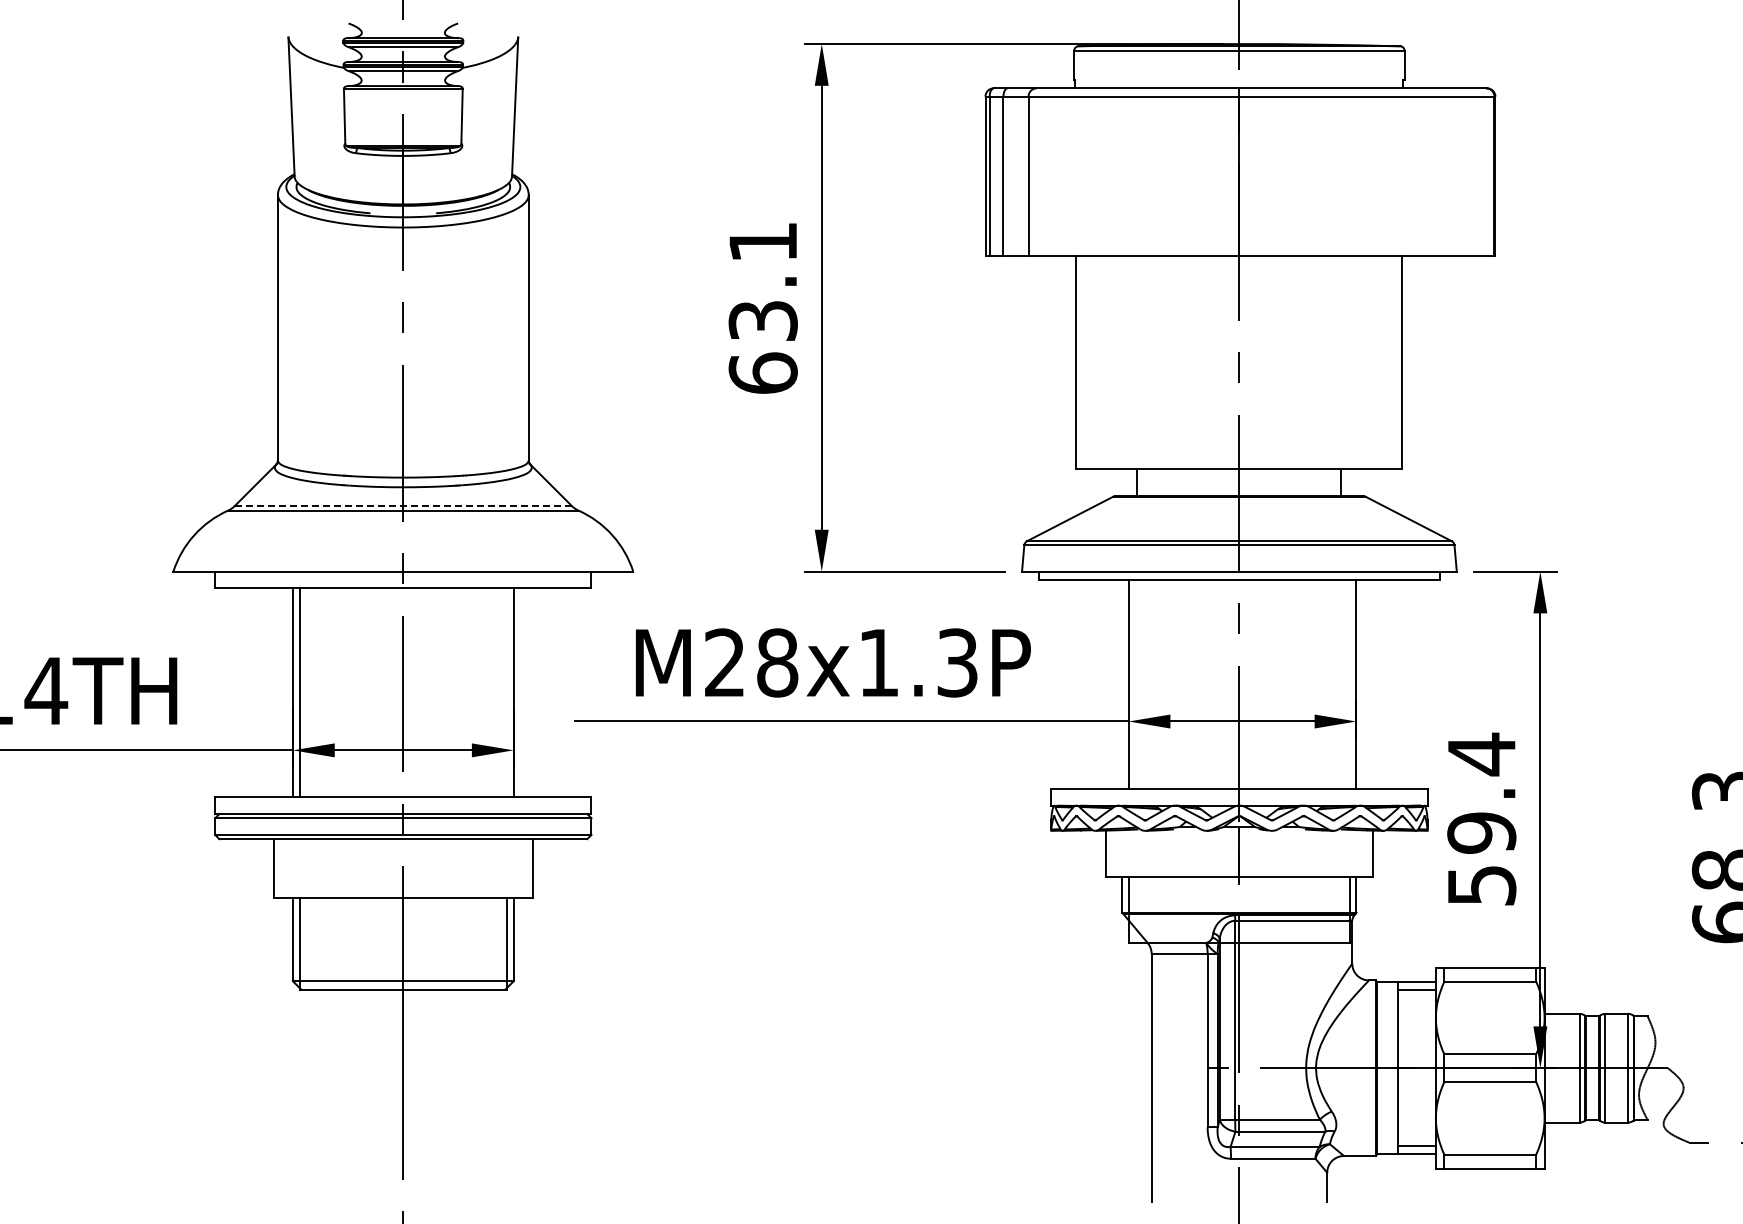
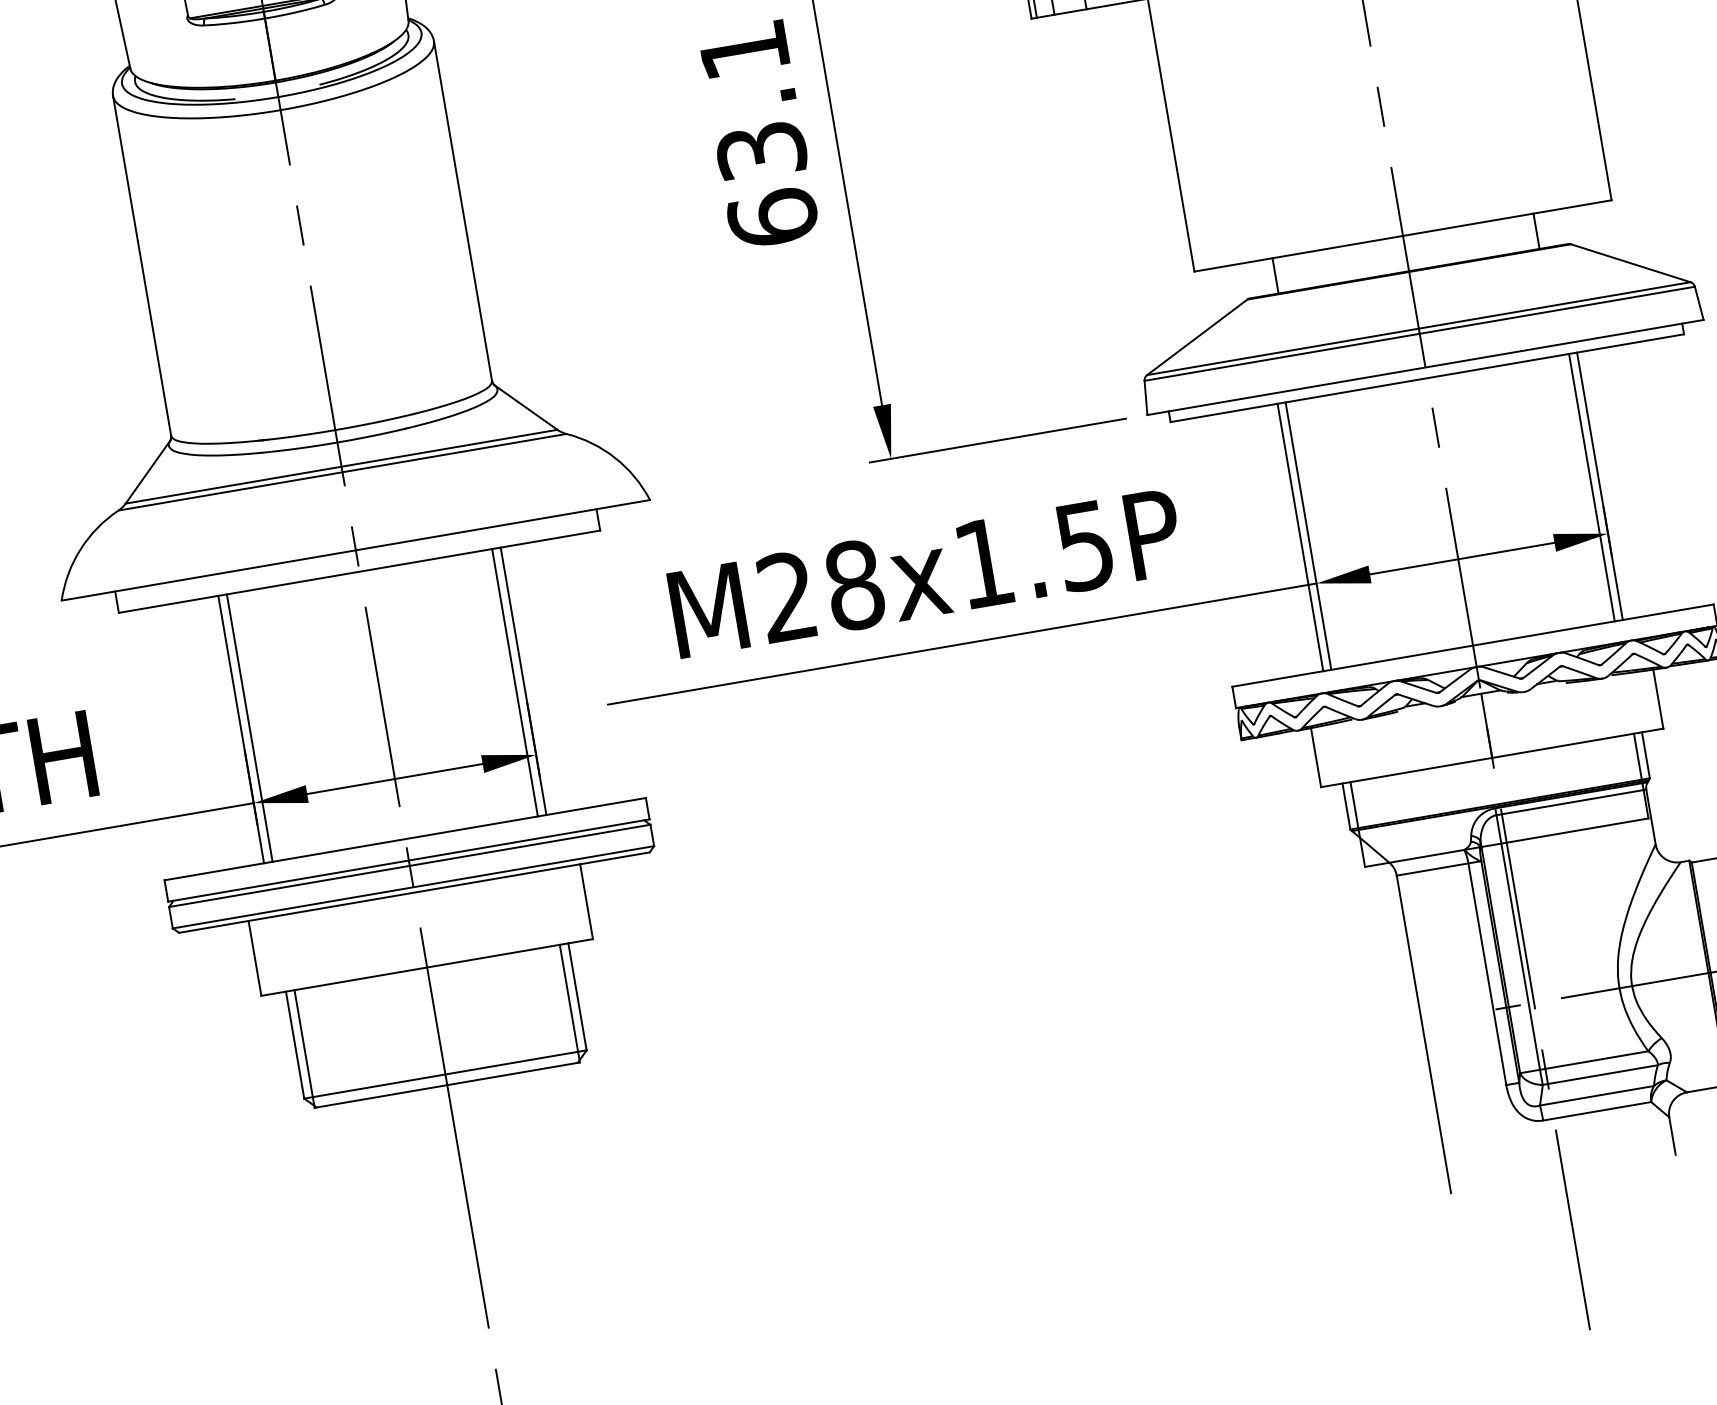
line: (403, 506) -> (341, 467), dashed -> solid
text: (957, 662) -> (1084, 545), M28x1.3P -> M28x1.5P
line: (1122, 683) -> (1300, 536), added
line: (1350, 683) -> (1592, 486), added
line: (507, 692) -> (515, 682), added

